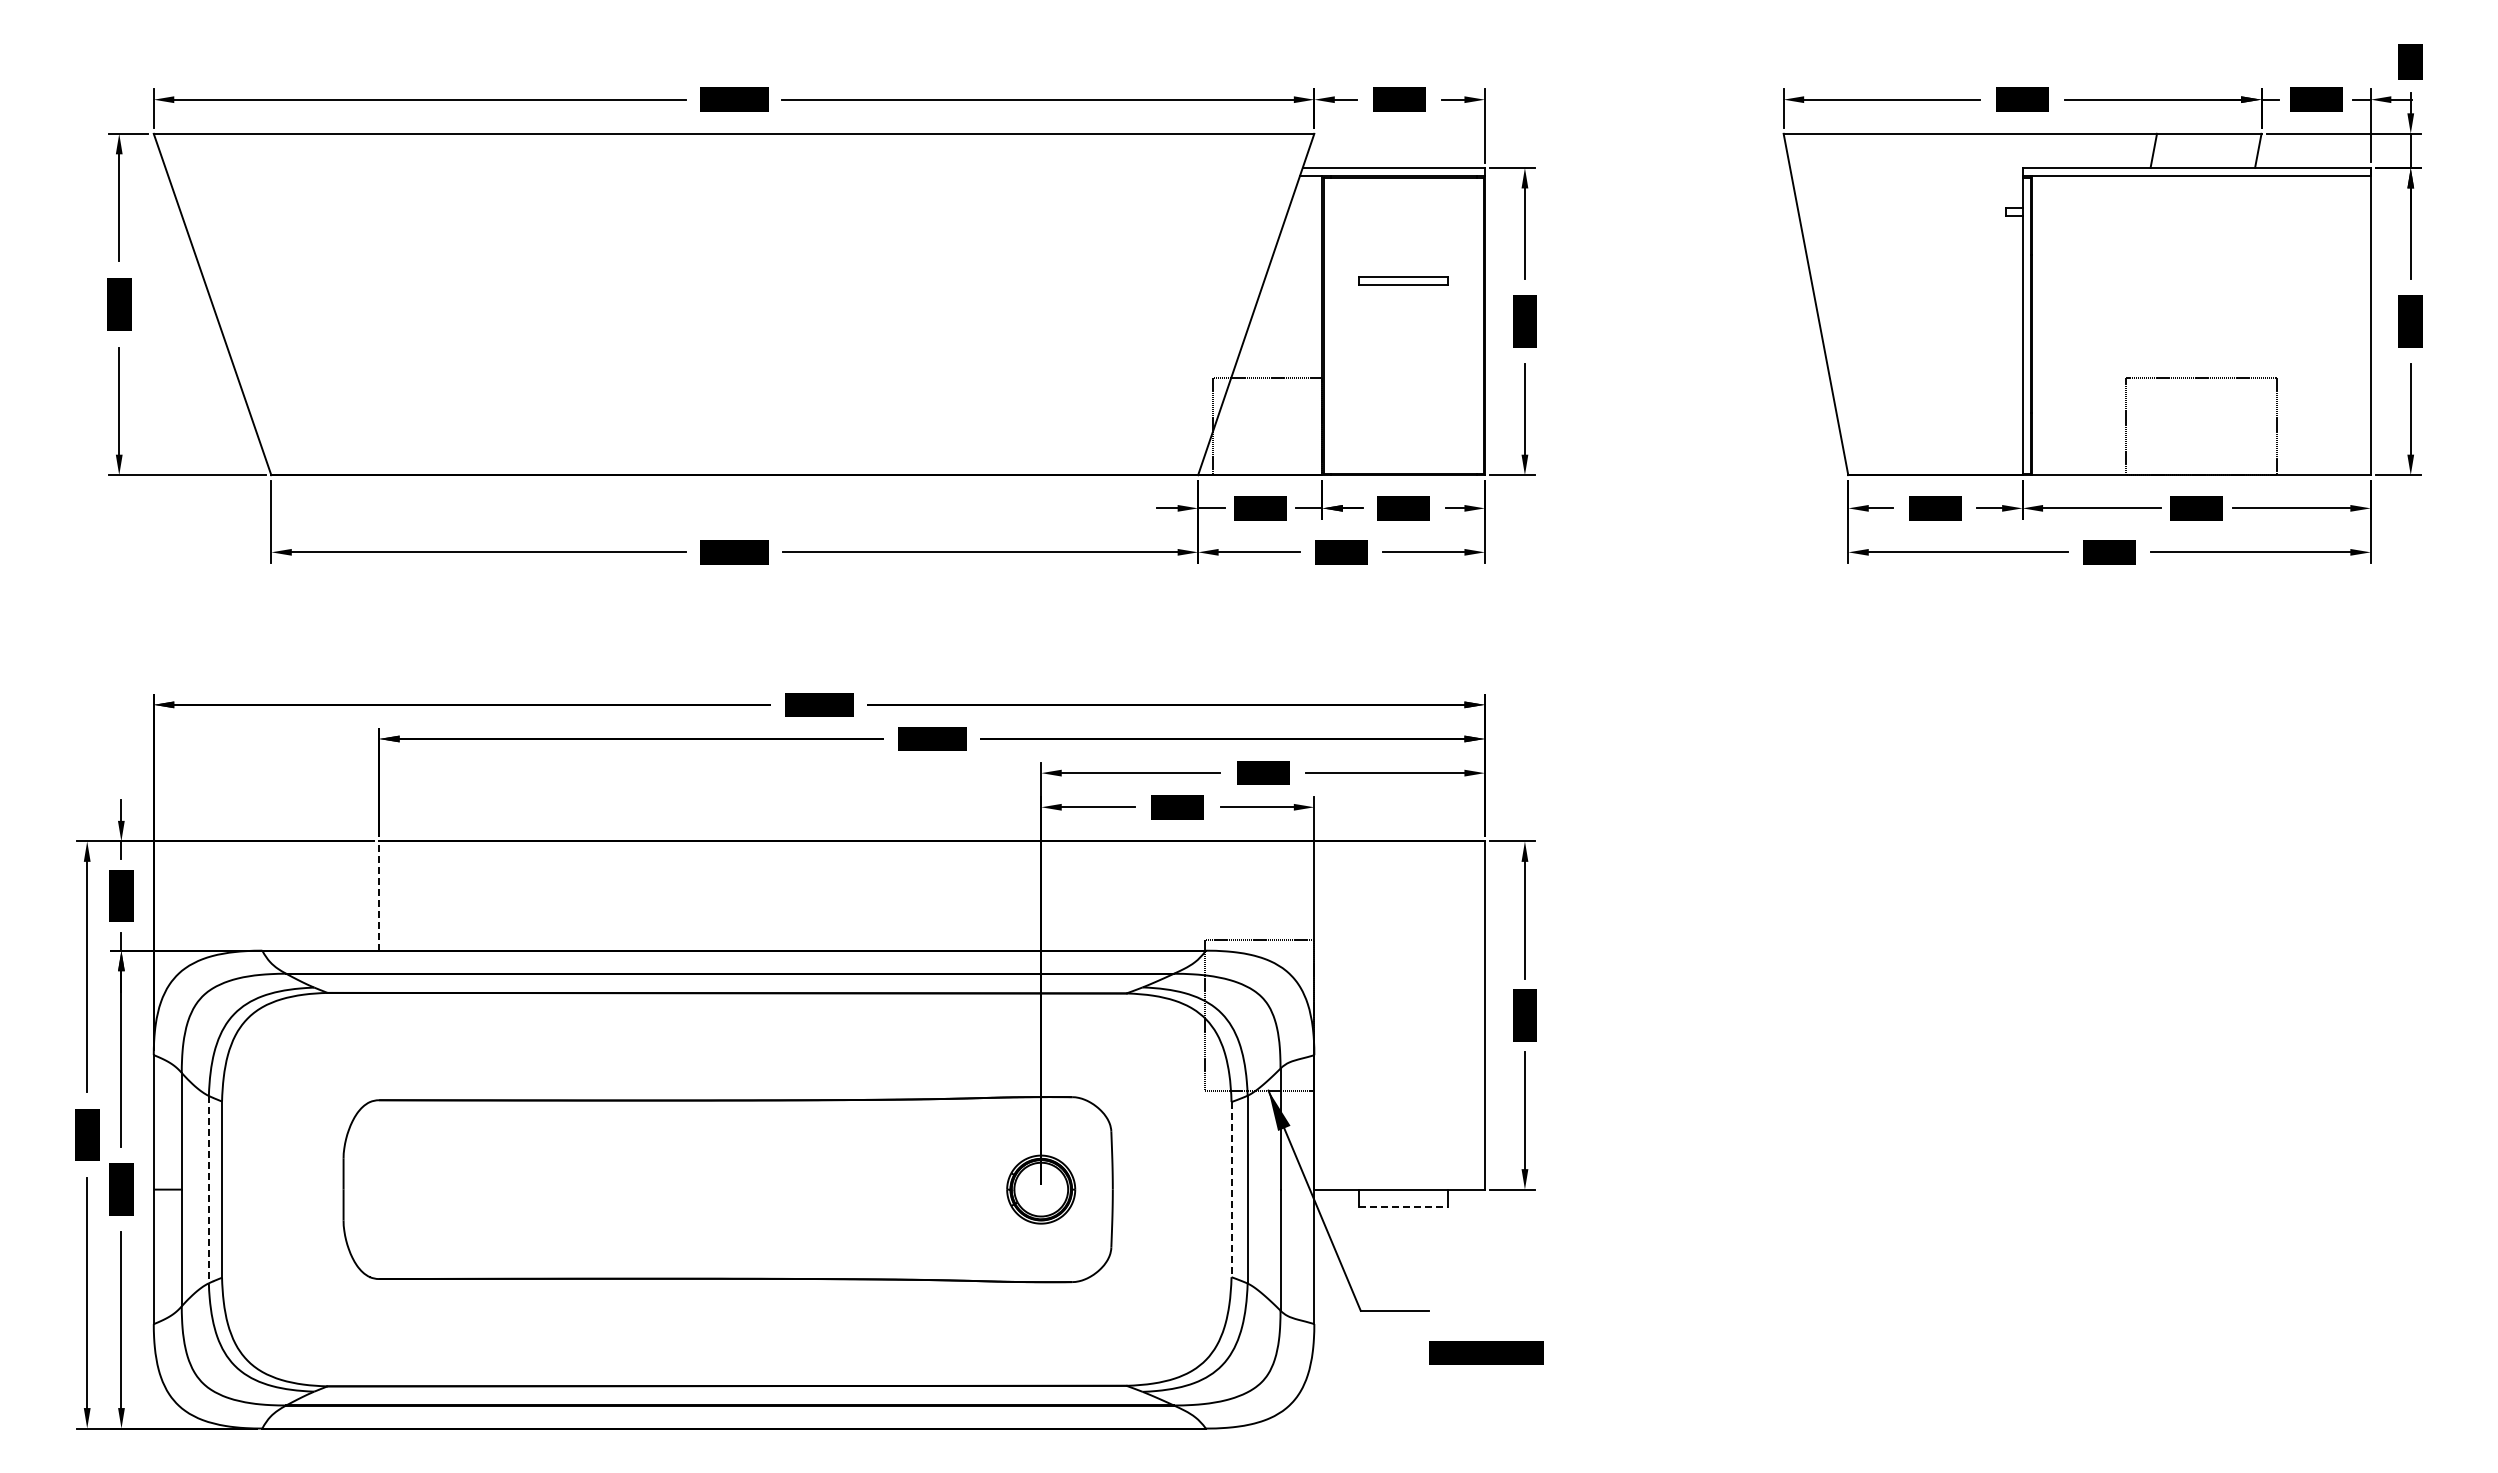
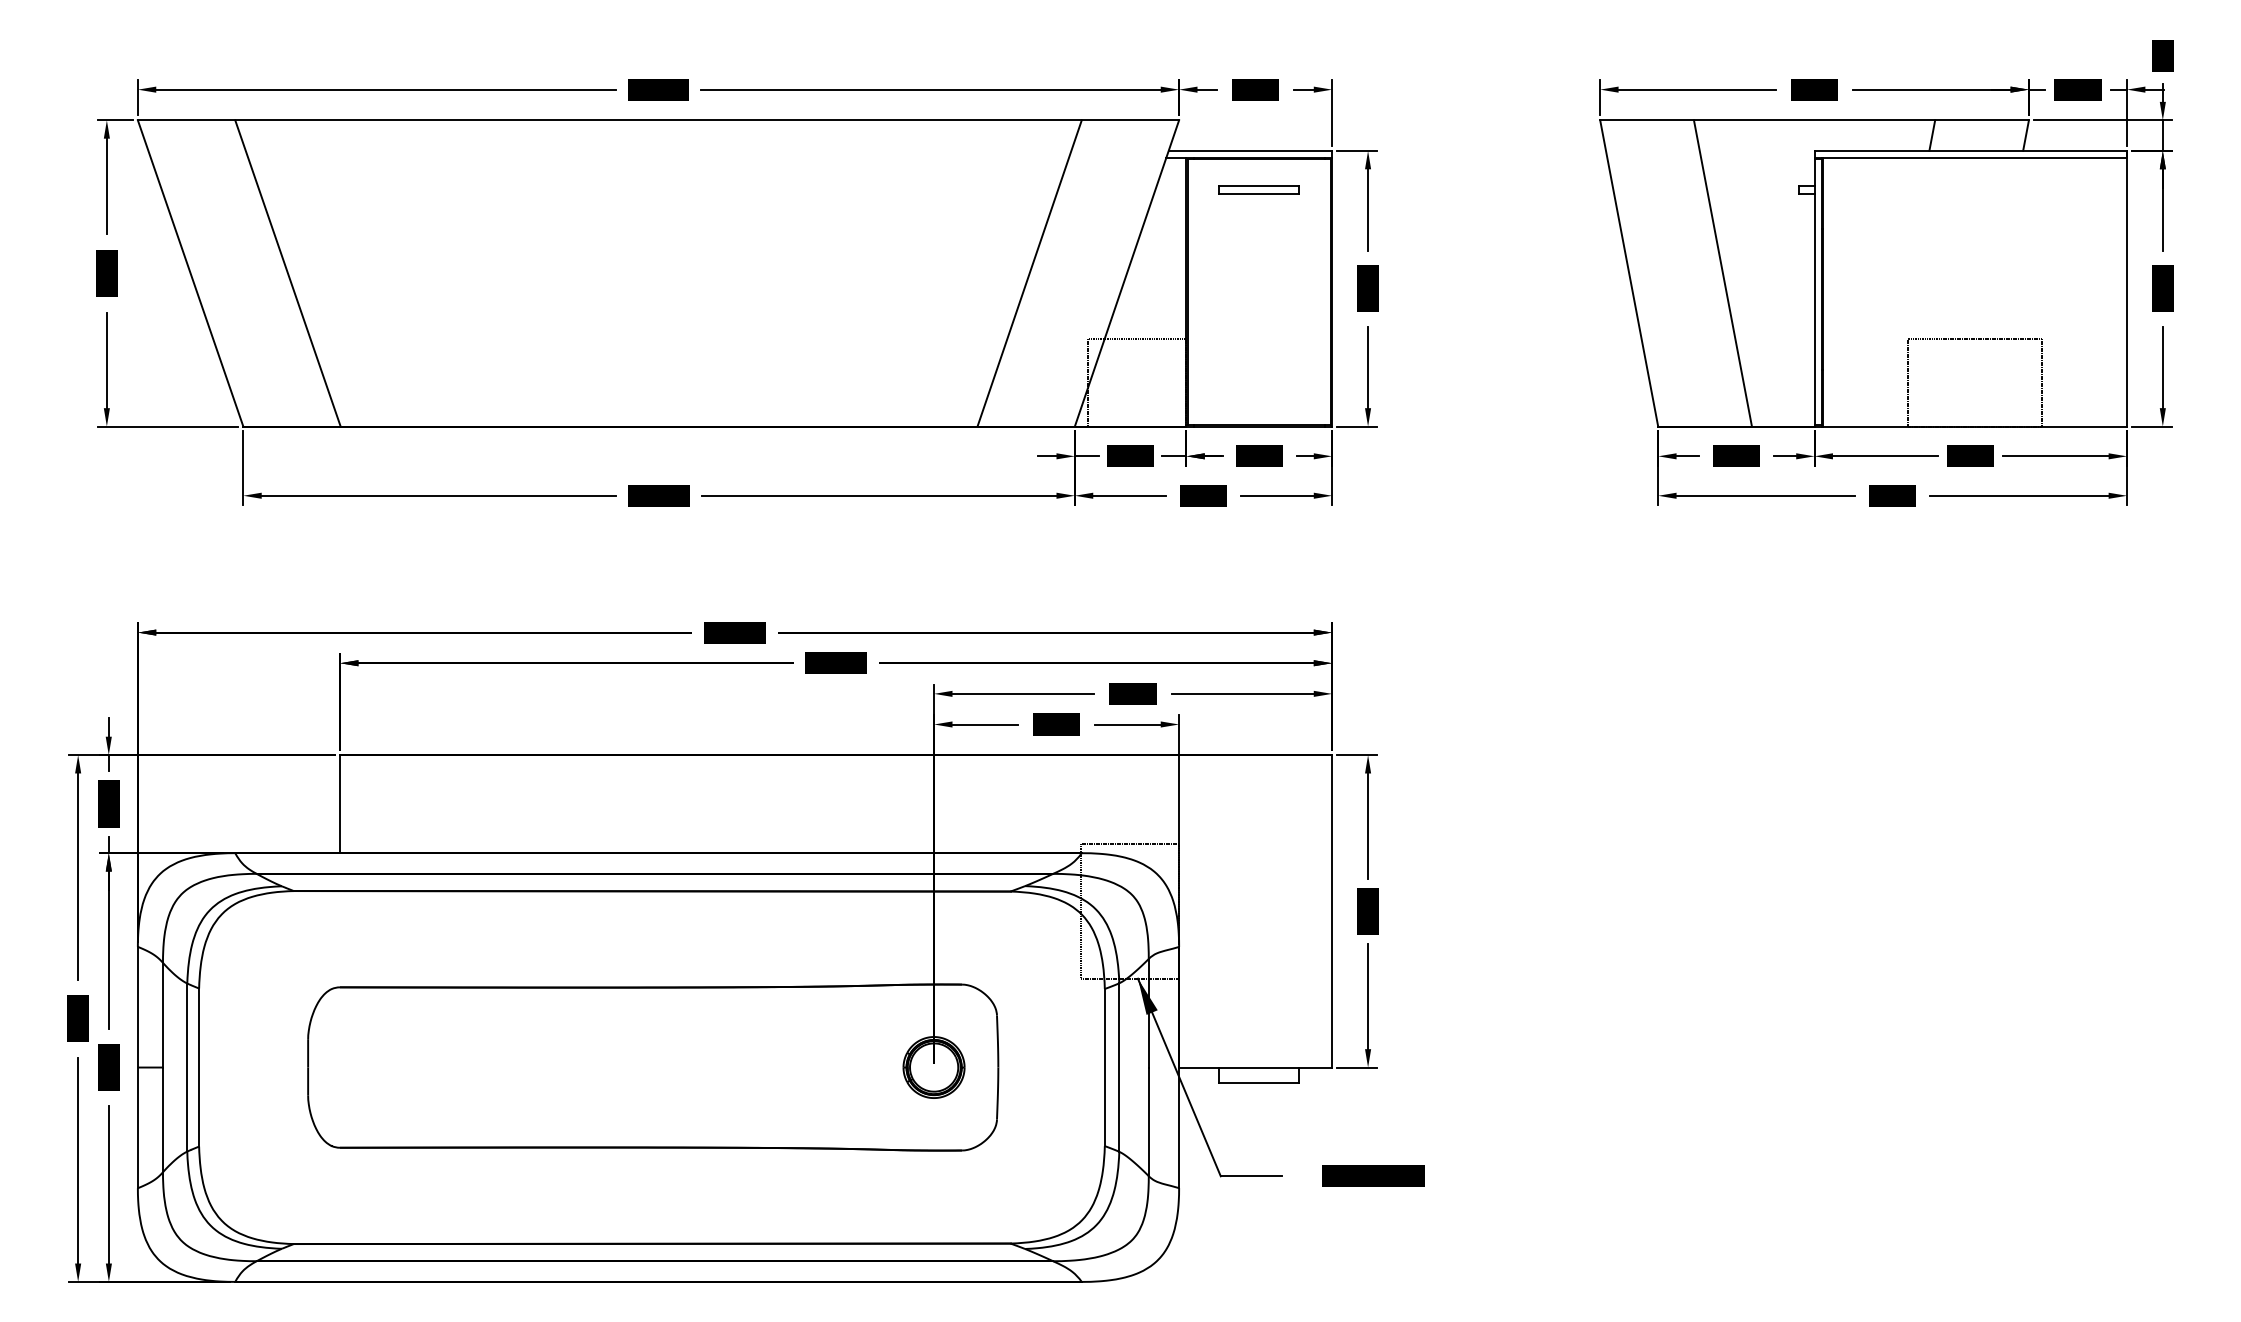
part: (1403, 280) -> (1259, 189), moved
line: (320, 304) -> (287, 273), added
line: (1147, 304) -> (1029, 273), added
line: (1920, 304) -> (1722, 273), added
line: (379, 896) -> (340, 804), dashed -> solid
line: (208, 1189) -> (186, 1067), dashed -> solid
line: (1231, 1189) -> (1104, 1067), dashed -> solid
line: (1404, 1206) -> (1260, 1082), dashed -> solid
text: (1486, 1352) -> (1373, 1175), moved

